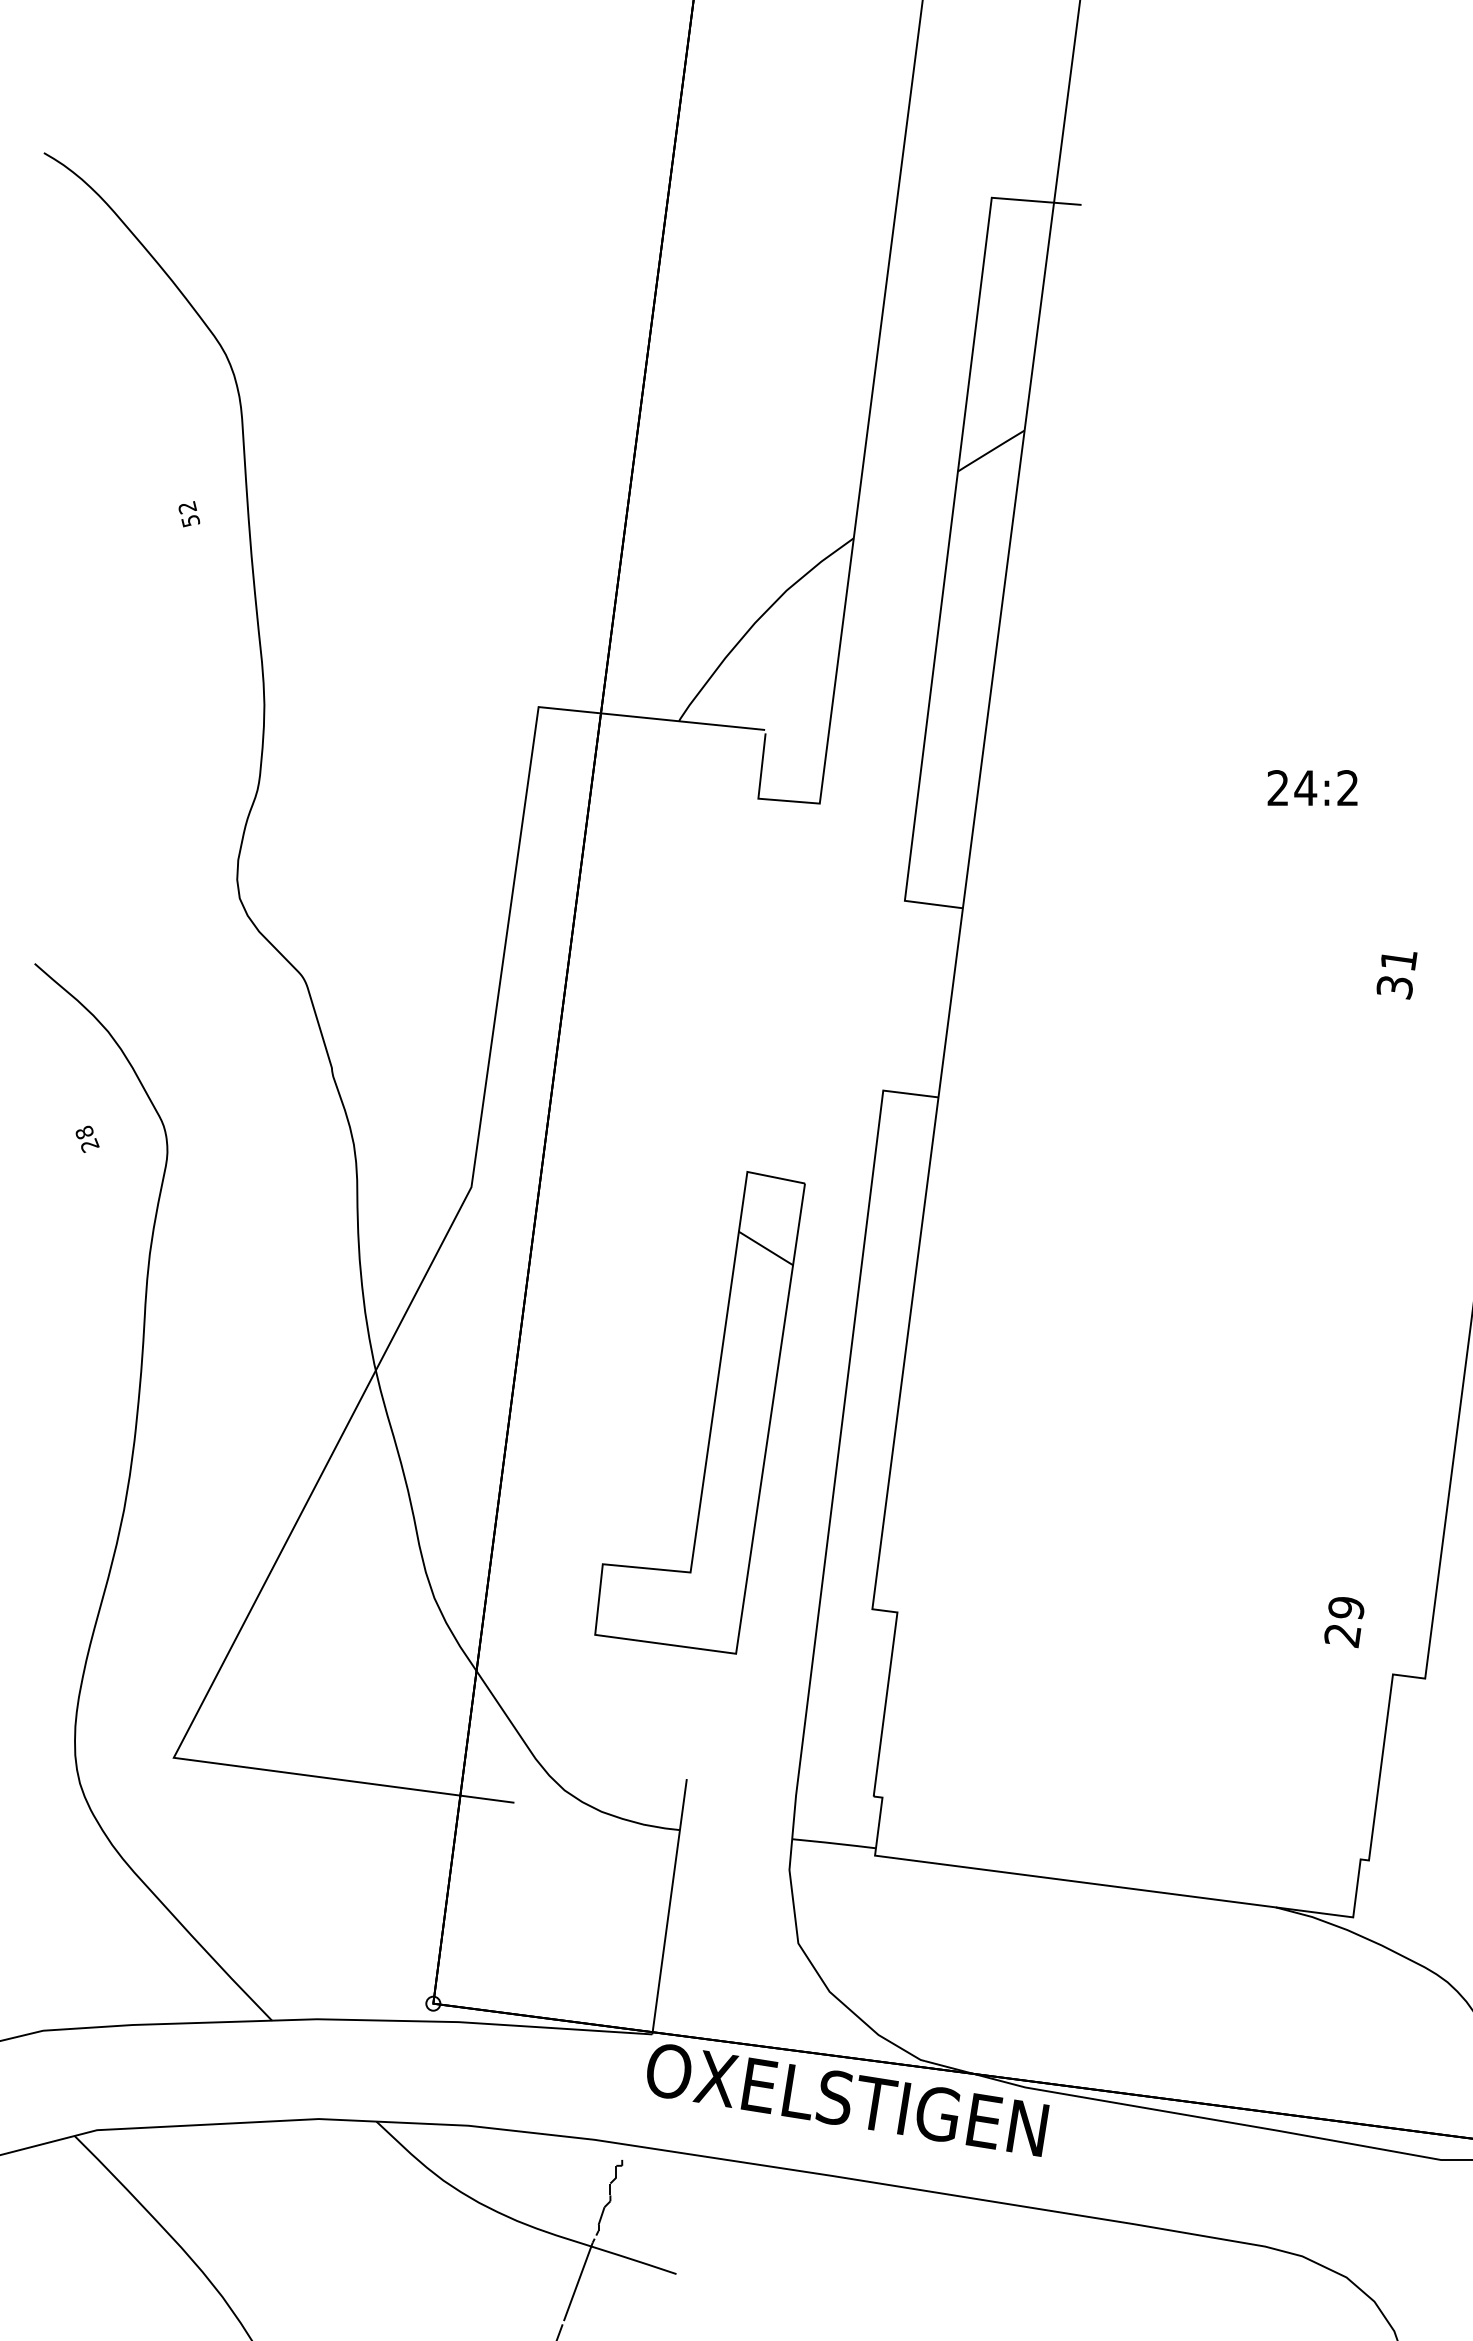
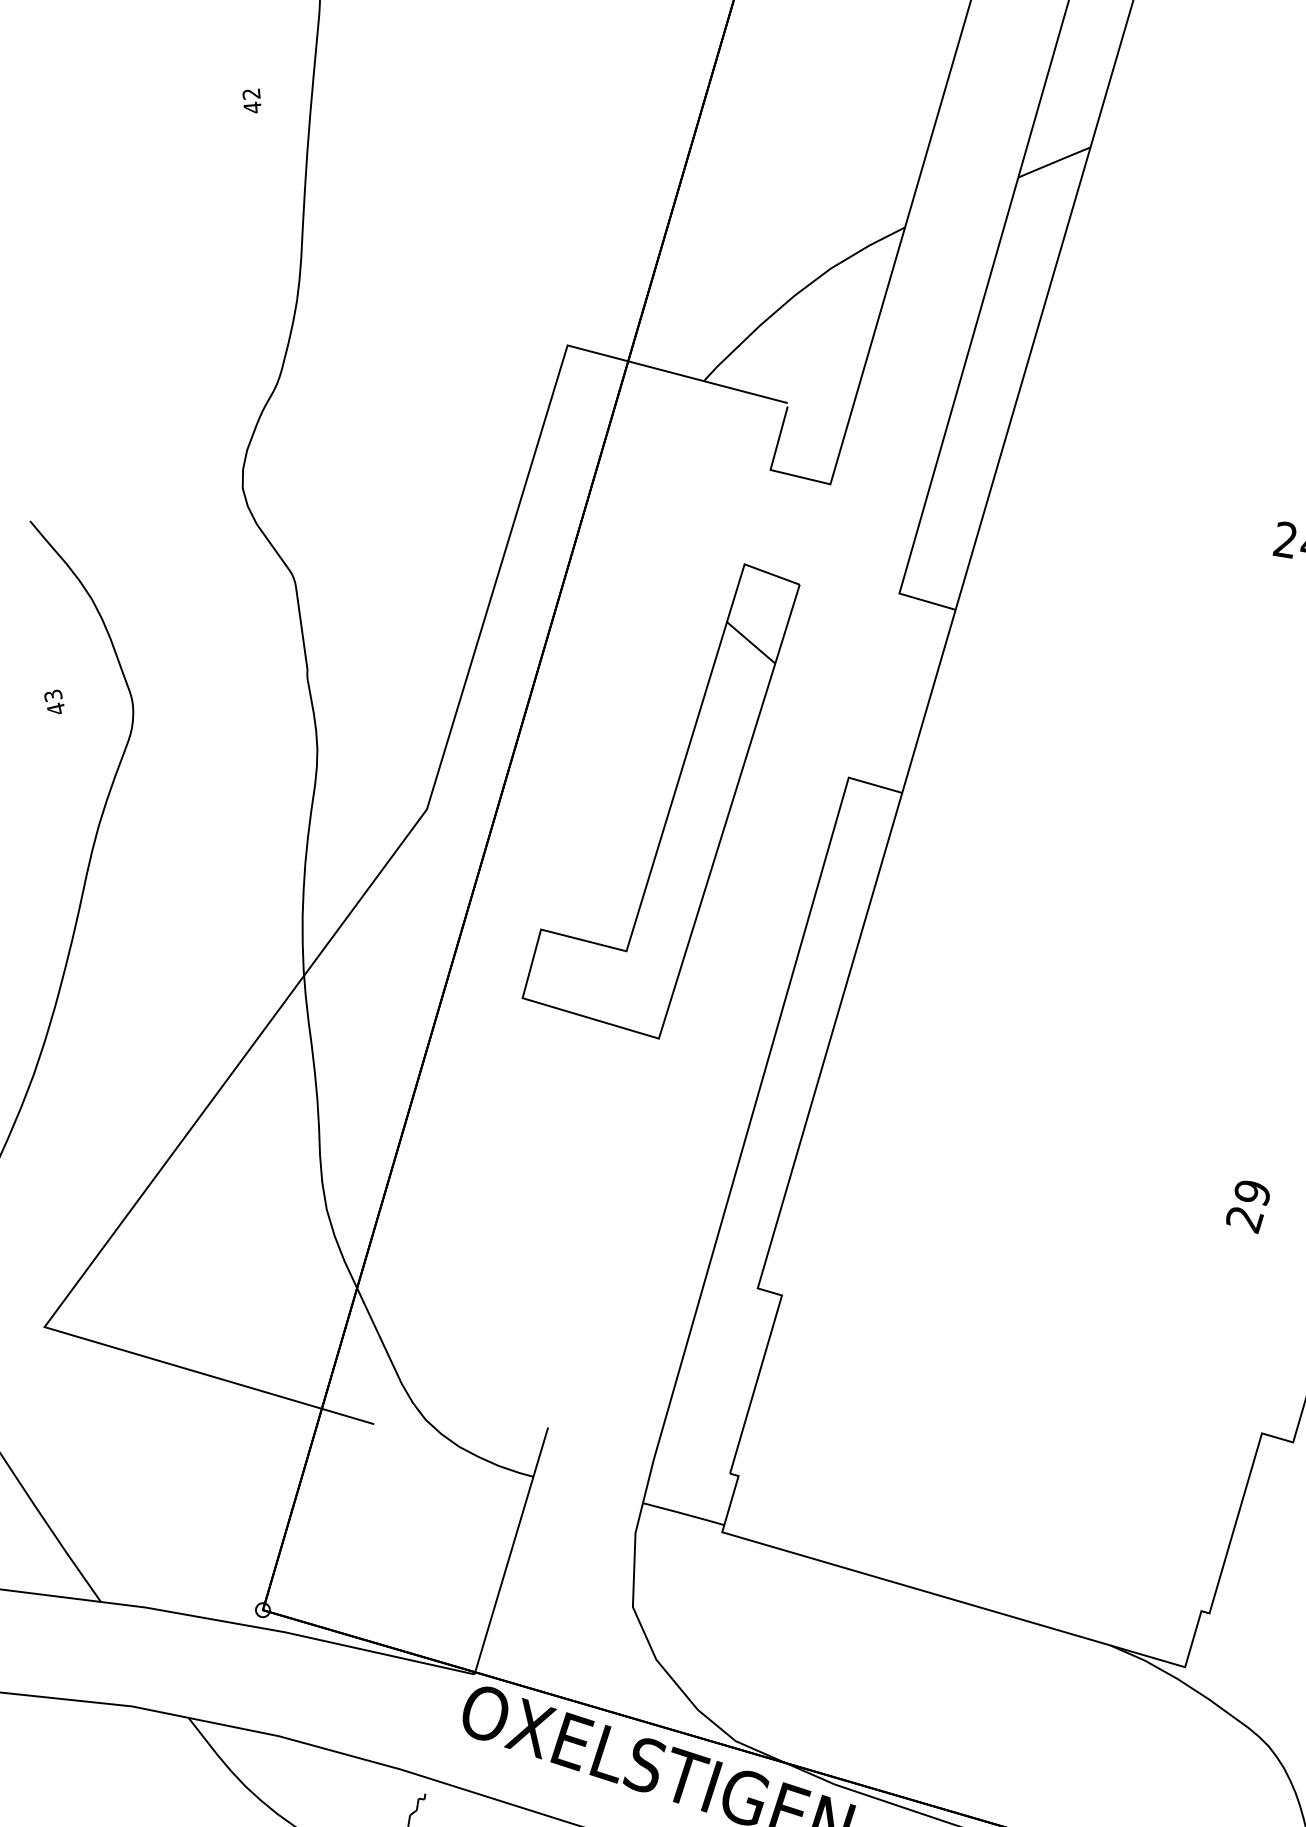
text: (190, 520) -> (252, 107), 52 -> 42
text: (87, 1138) -> (55, 701), 28 -> 43
part: (711, 1415) -> (671, 799), moved
text: (1344, 1622) -> (1248, 1206), moved

